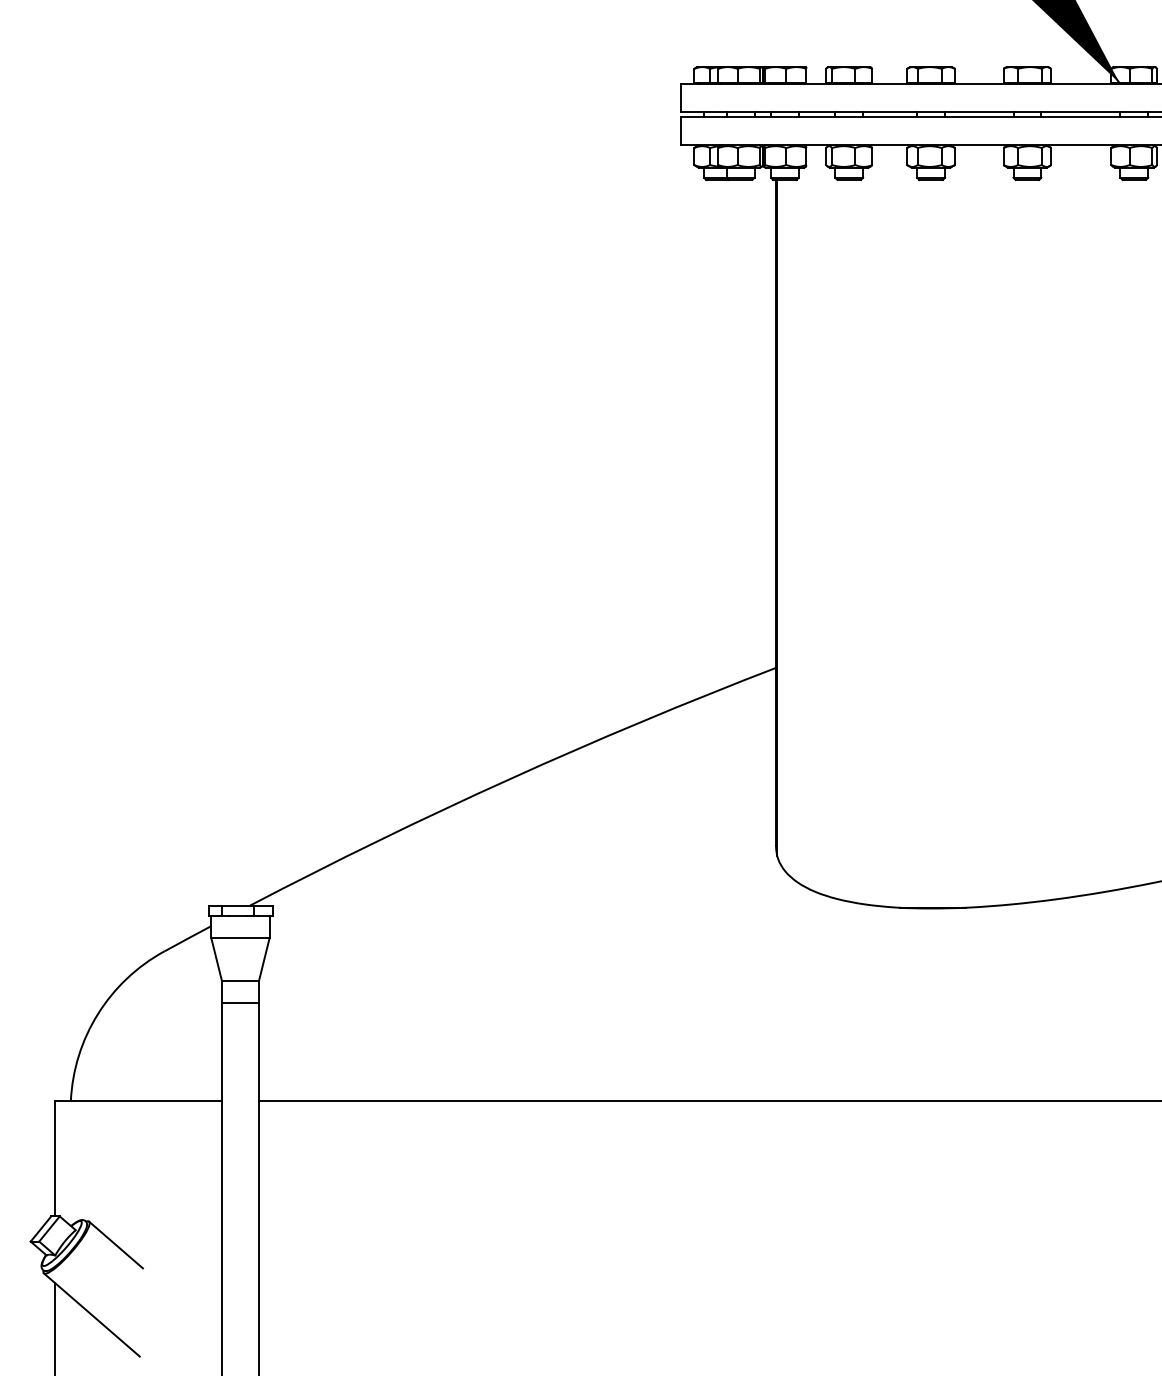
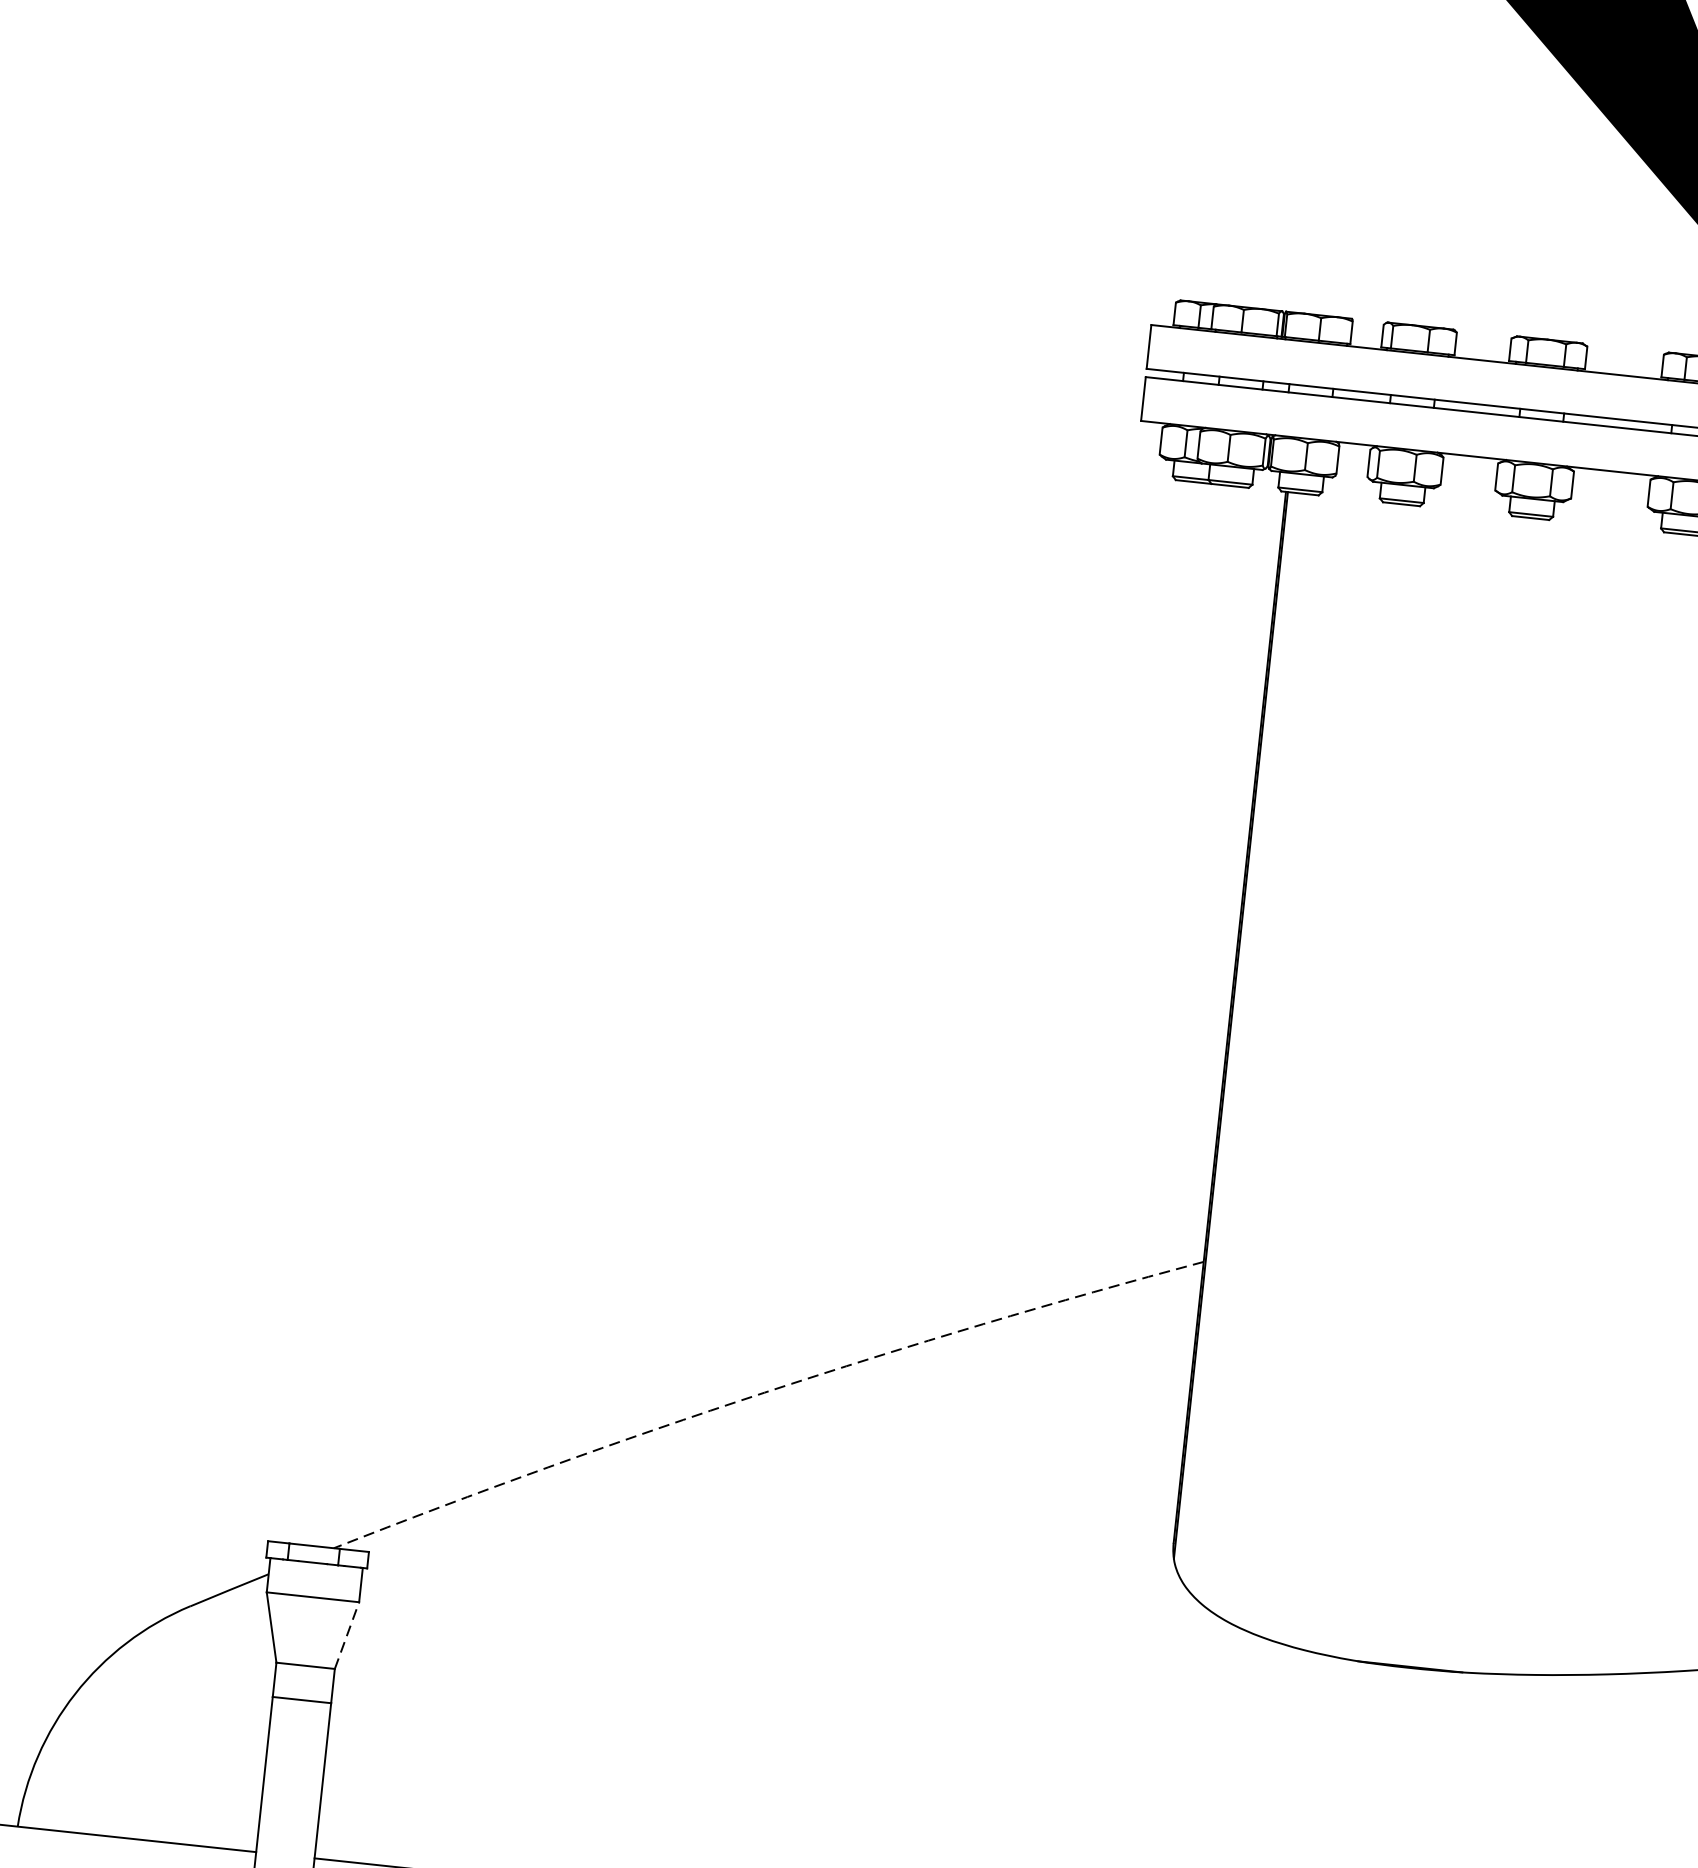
arc: (509, 779) -> (764, 1393), solid -> dashed
line: (264, 958) -> (347, 1634), solid -> dashed

